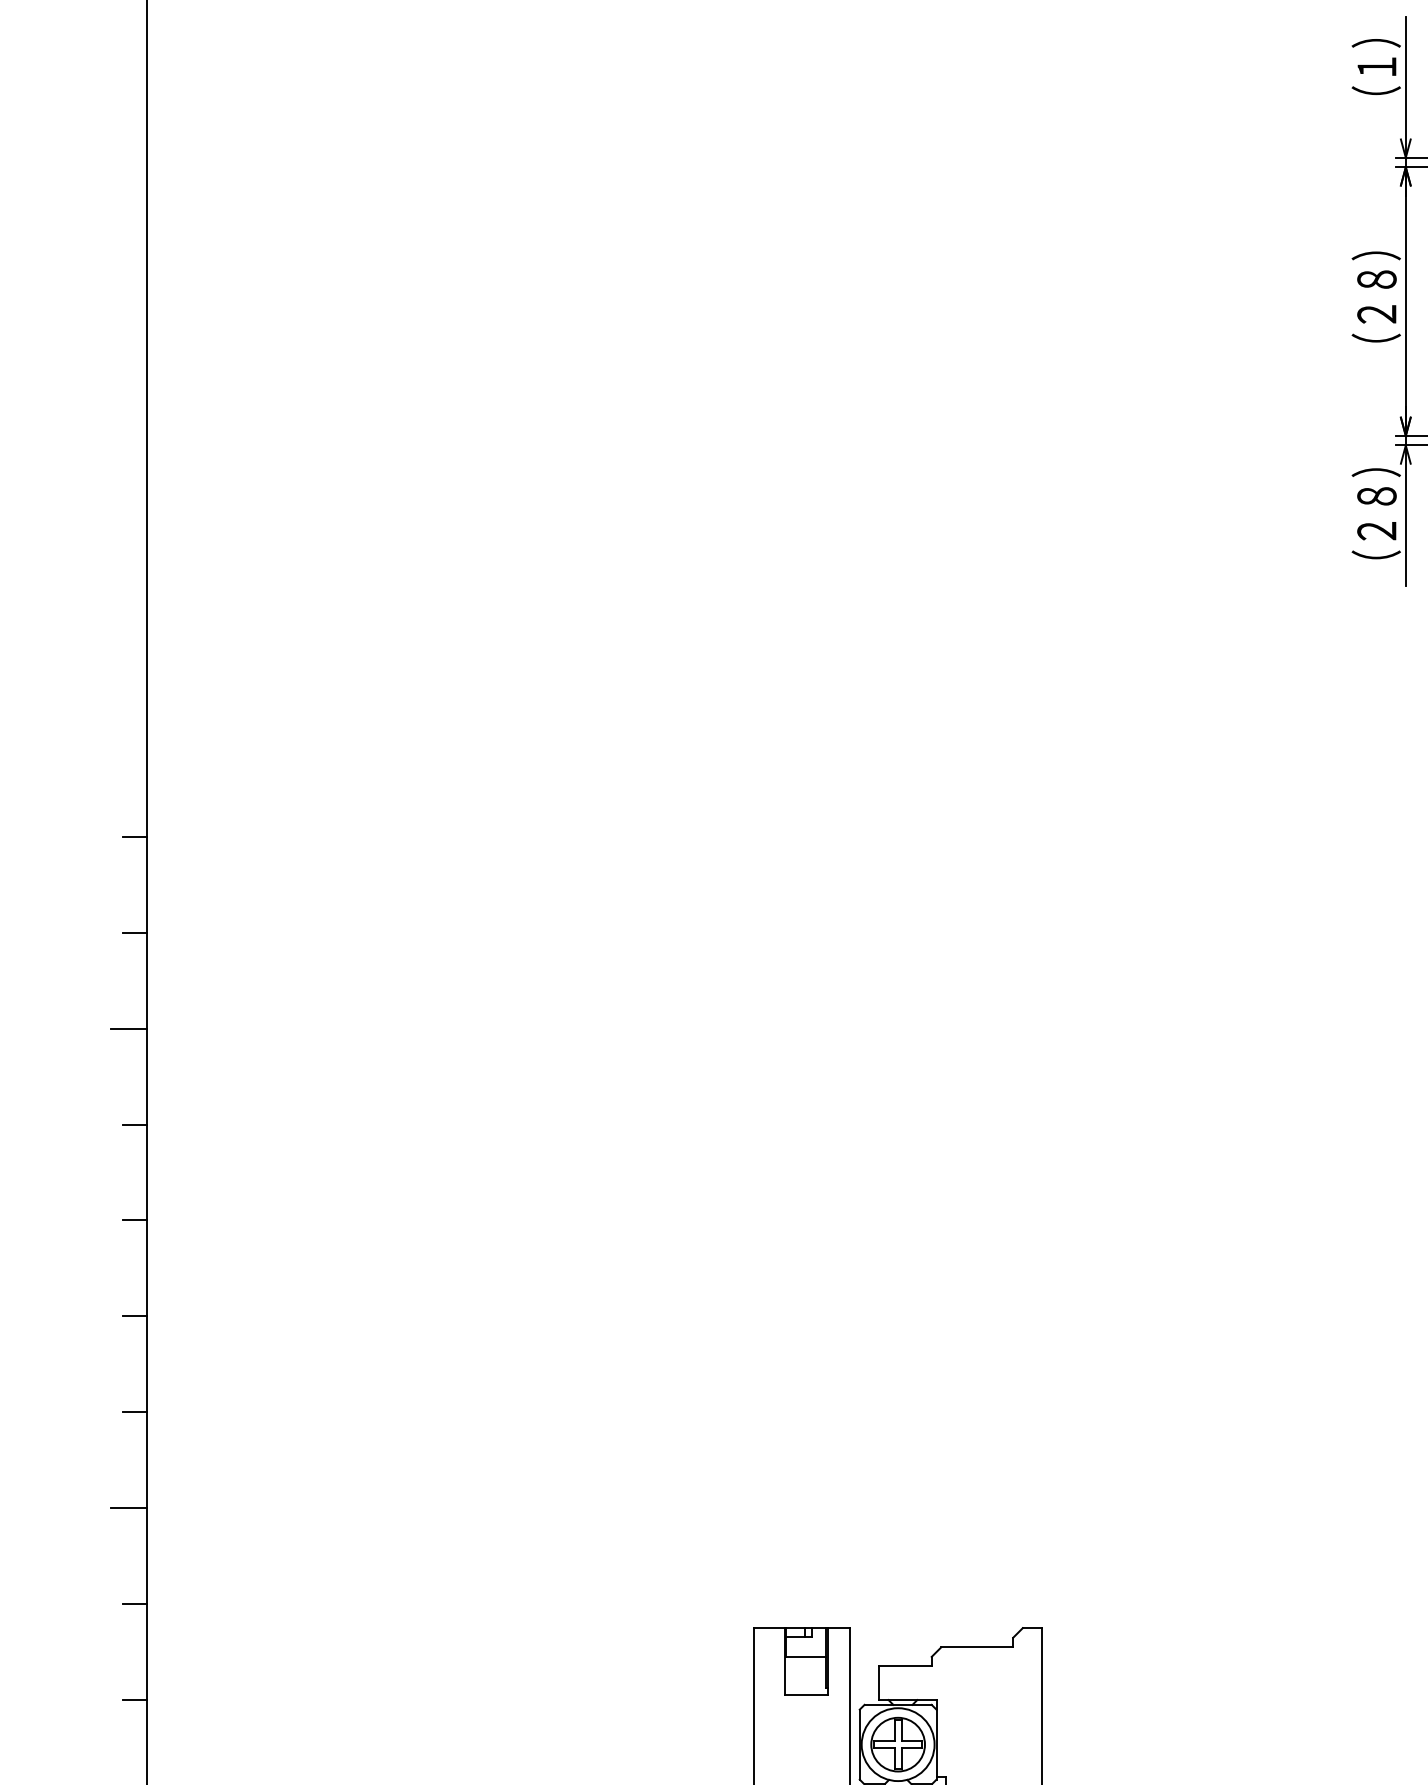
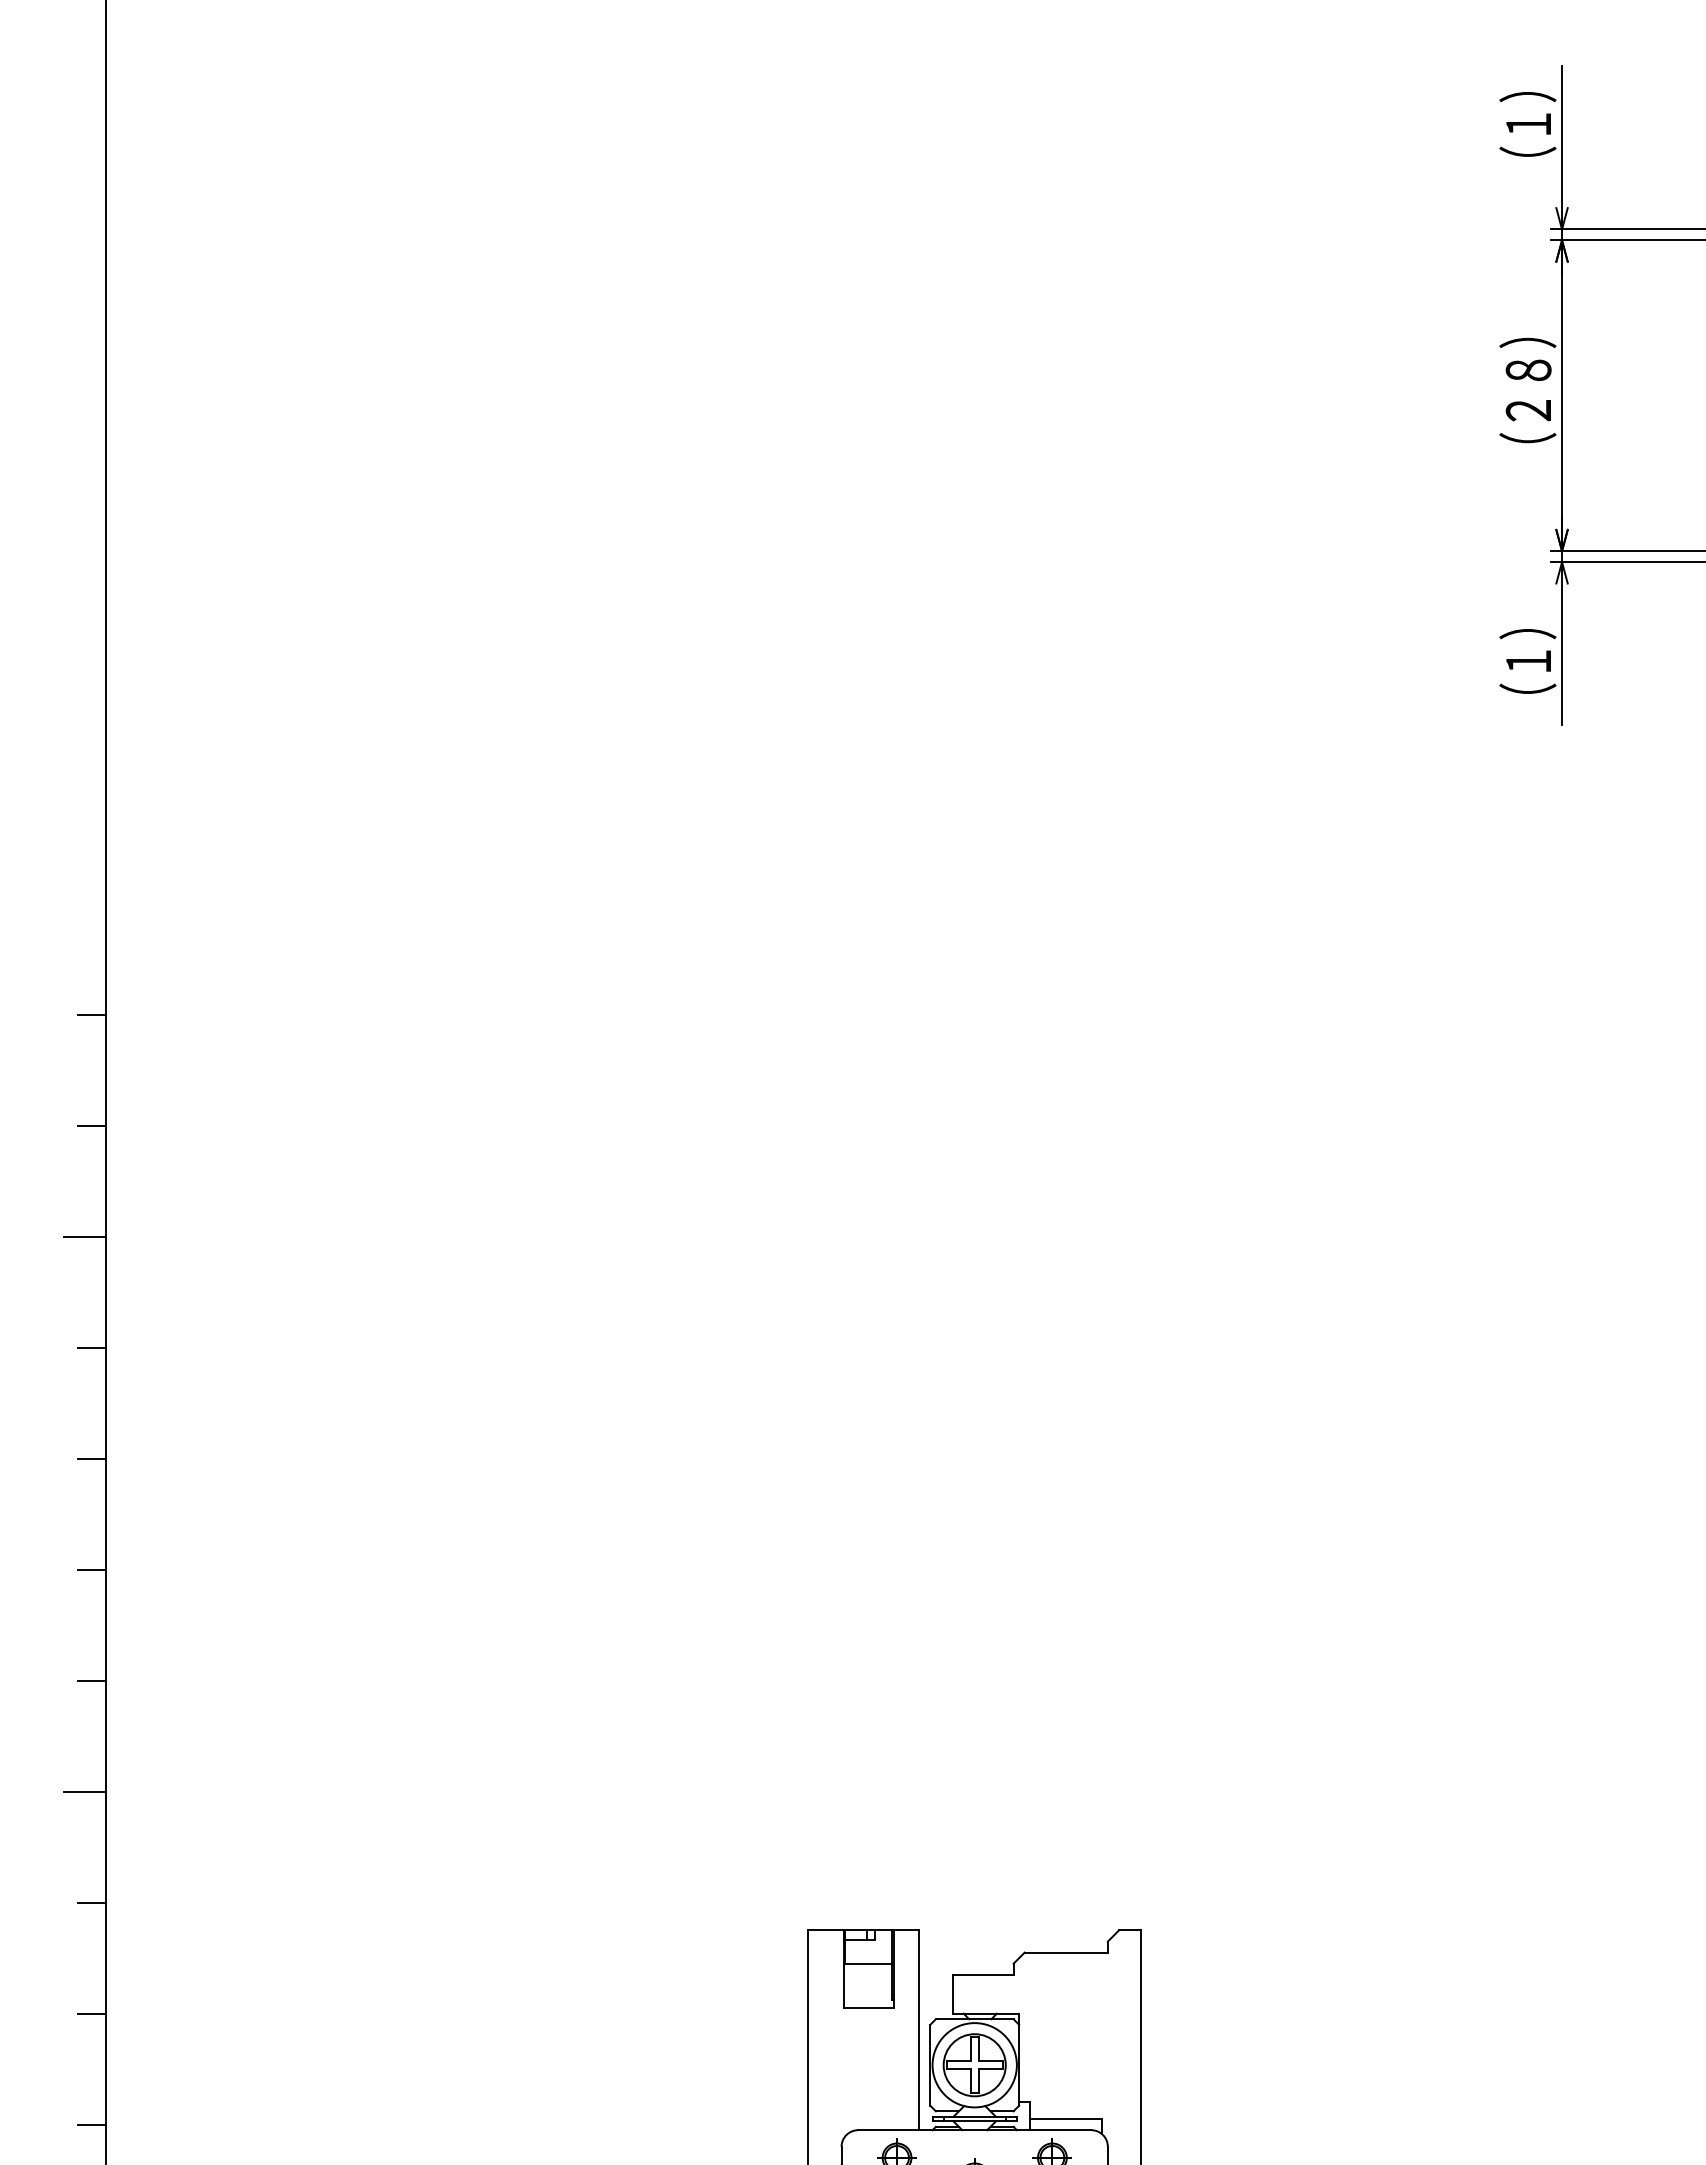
text: (1375, 504) -> (1527, 630), （２８） -> （１）

